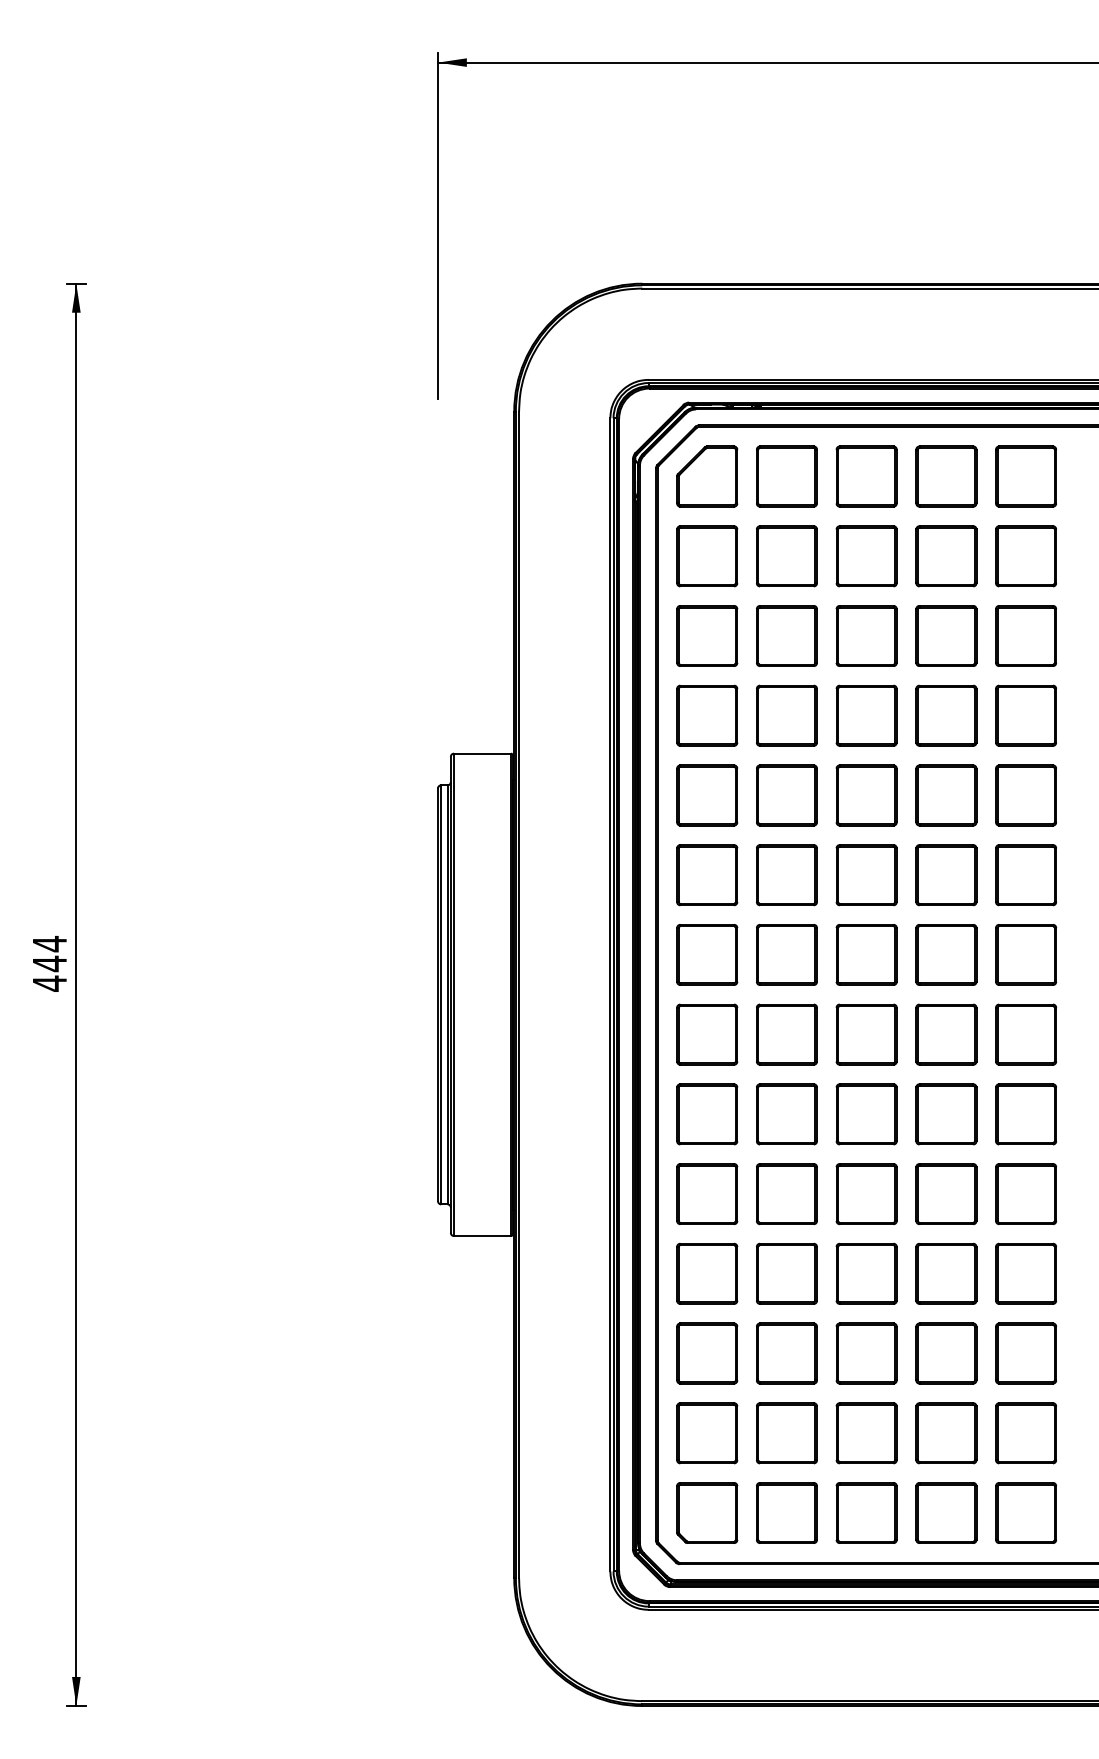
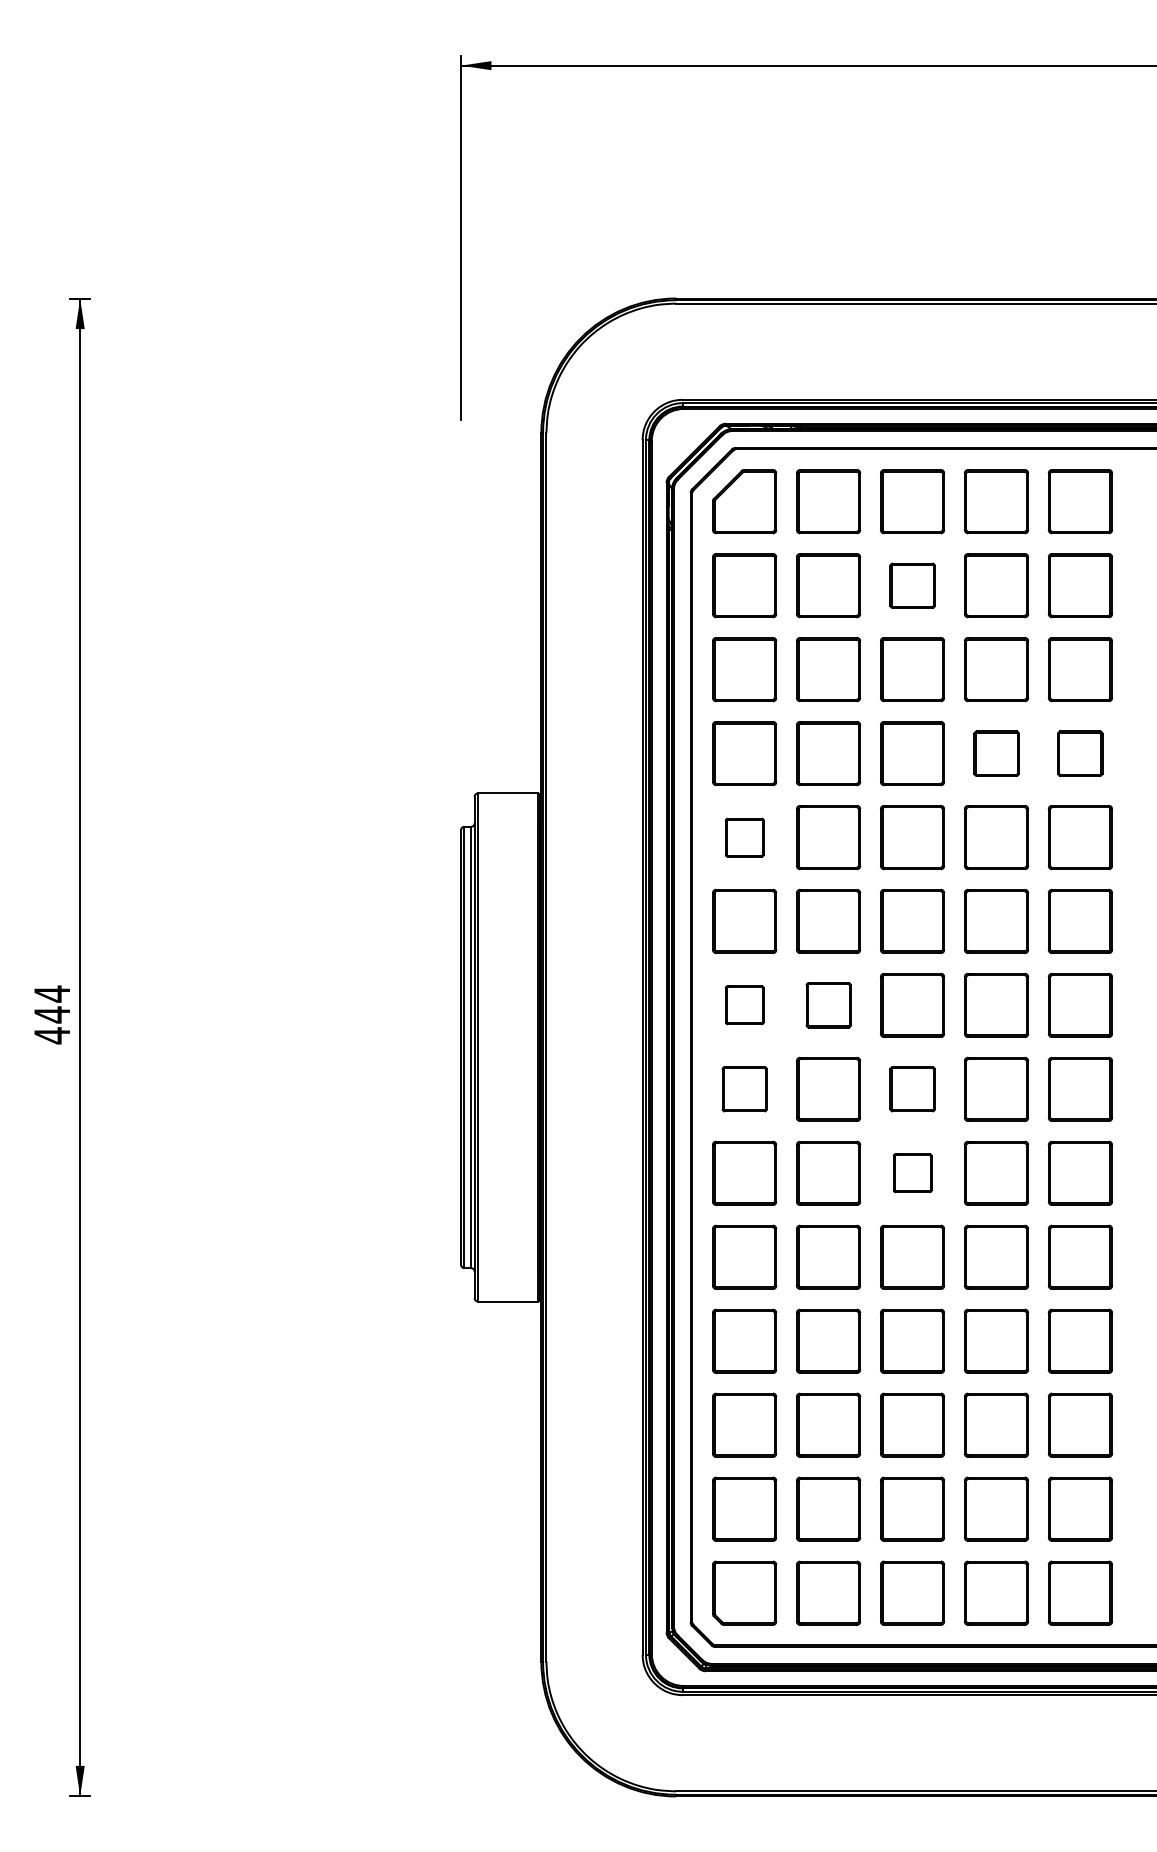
part: (866, 556) -> (912, 585), size x0.7
part: (946, 715) -> (996, 753), size x0.7
part: (1025, 715) -> (1079, 753), size x0.7
part: (707, 795) -> (744, 837), size x0.6
part: (707, 954) -> (744, 1004), size x0.6
part: (786, 954) -> (828, 1004), size x0.7
part: (707, 1033) -> (744, 1088), size x0.7
part: (866, 1033) -> (912, 1088), size x0.7
part: (866, 1113) -> (912, 1172), size x0.6

